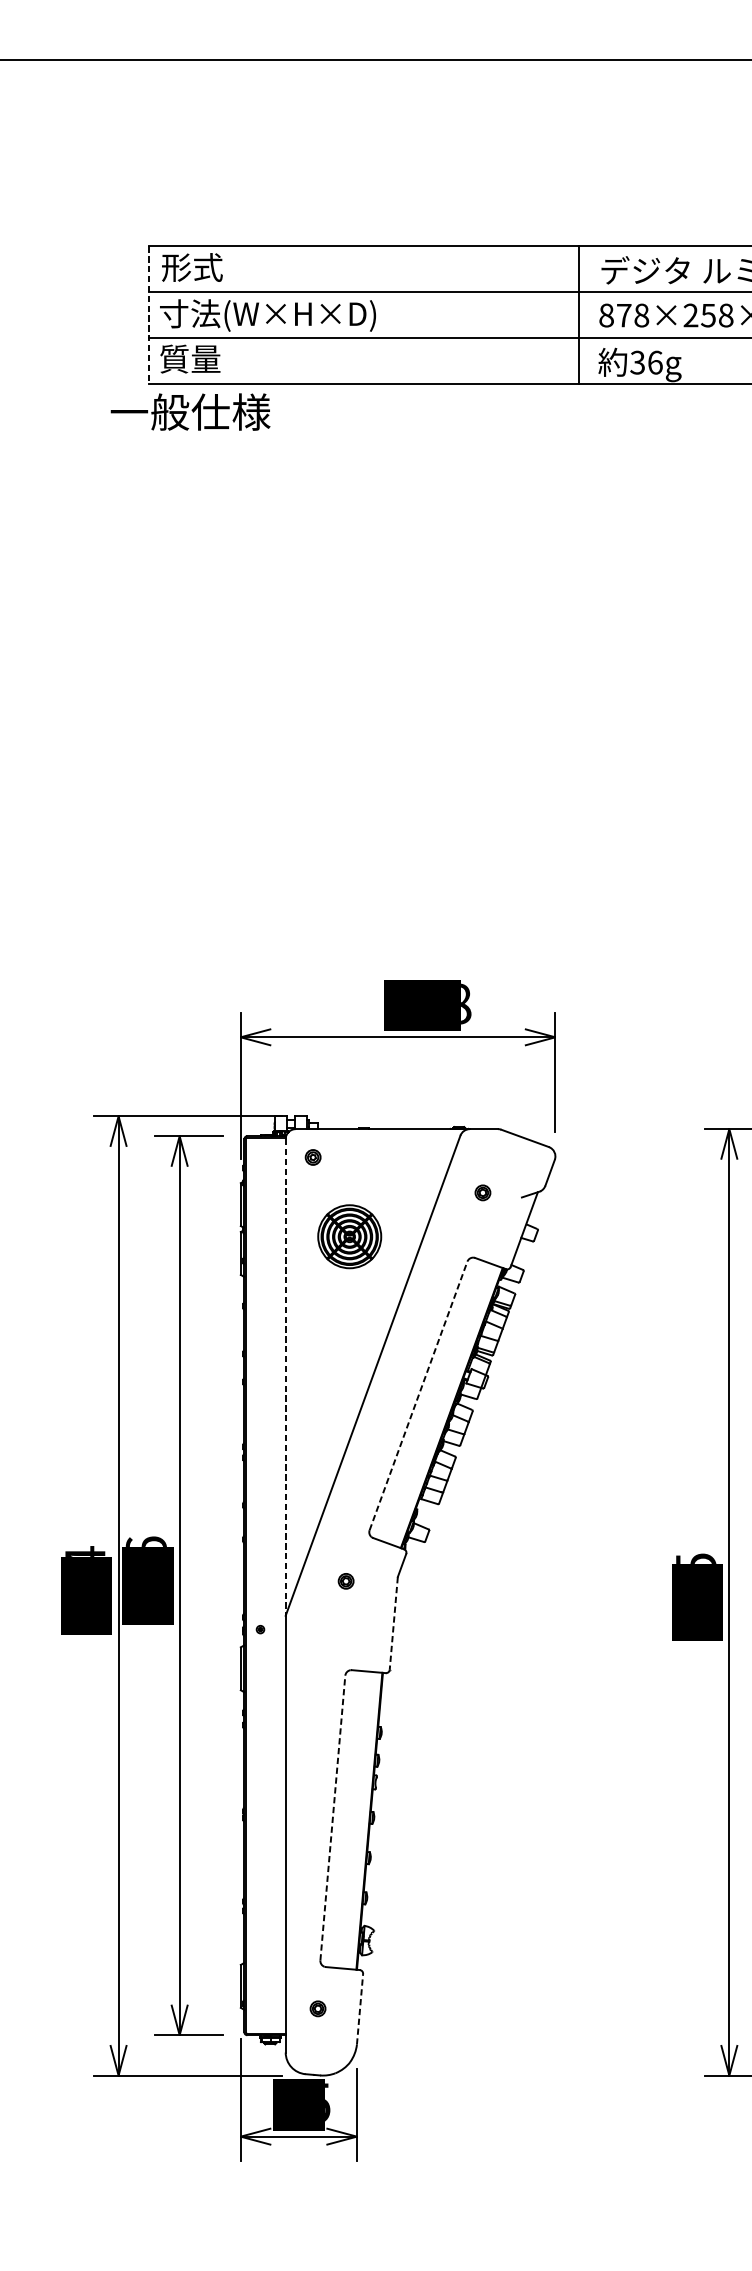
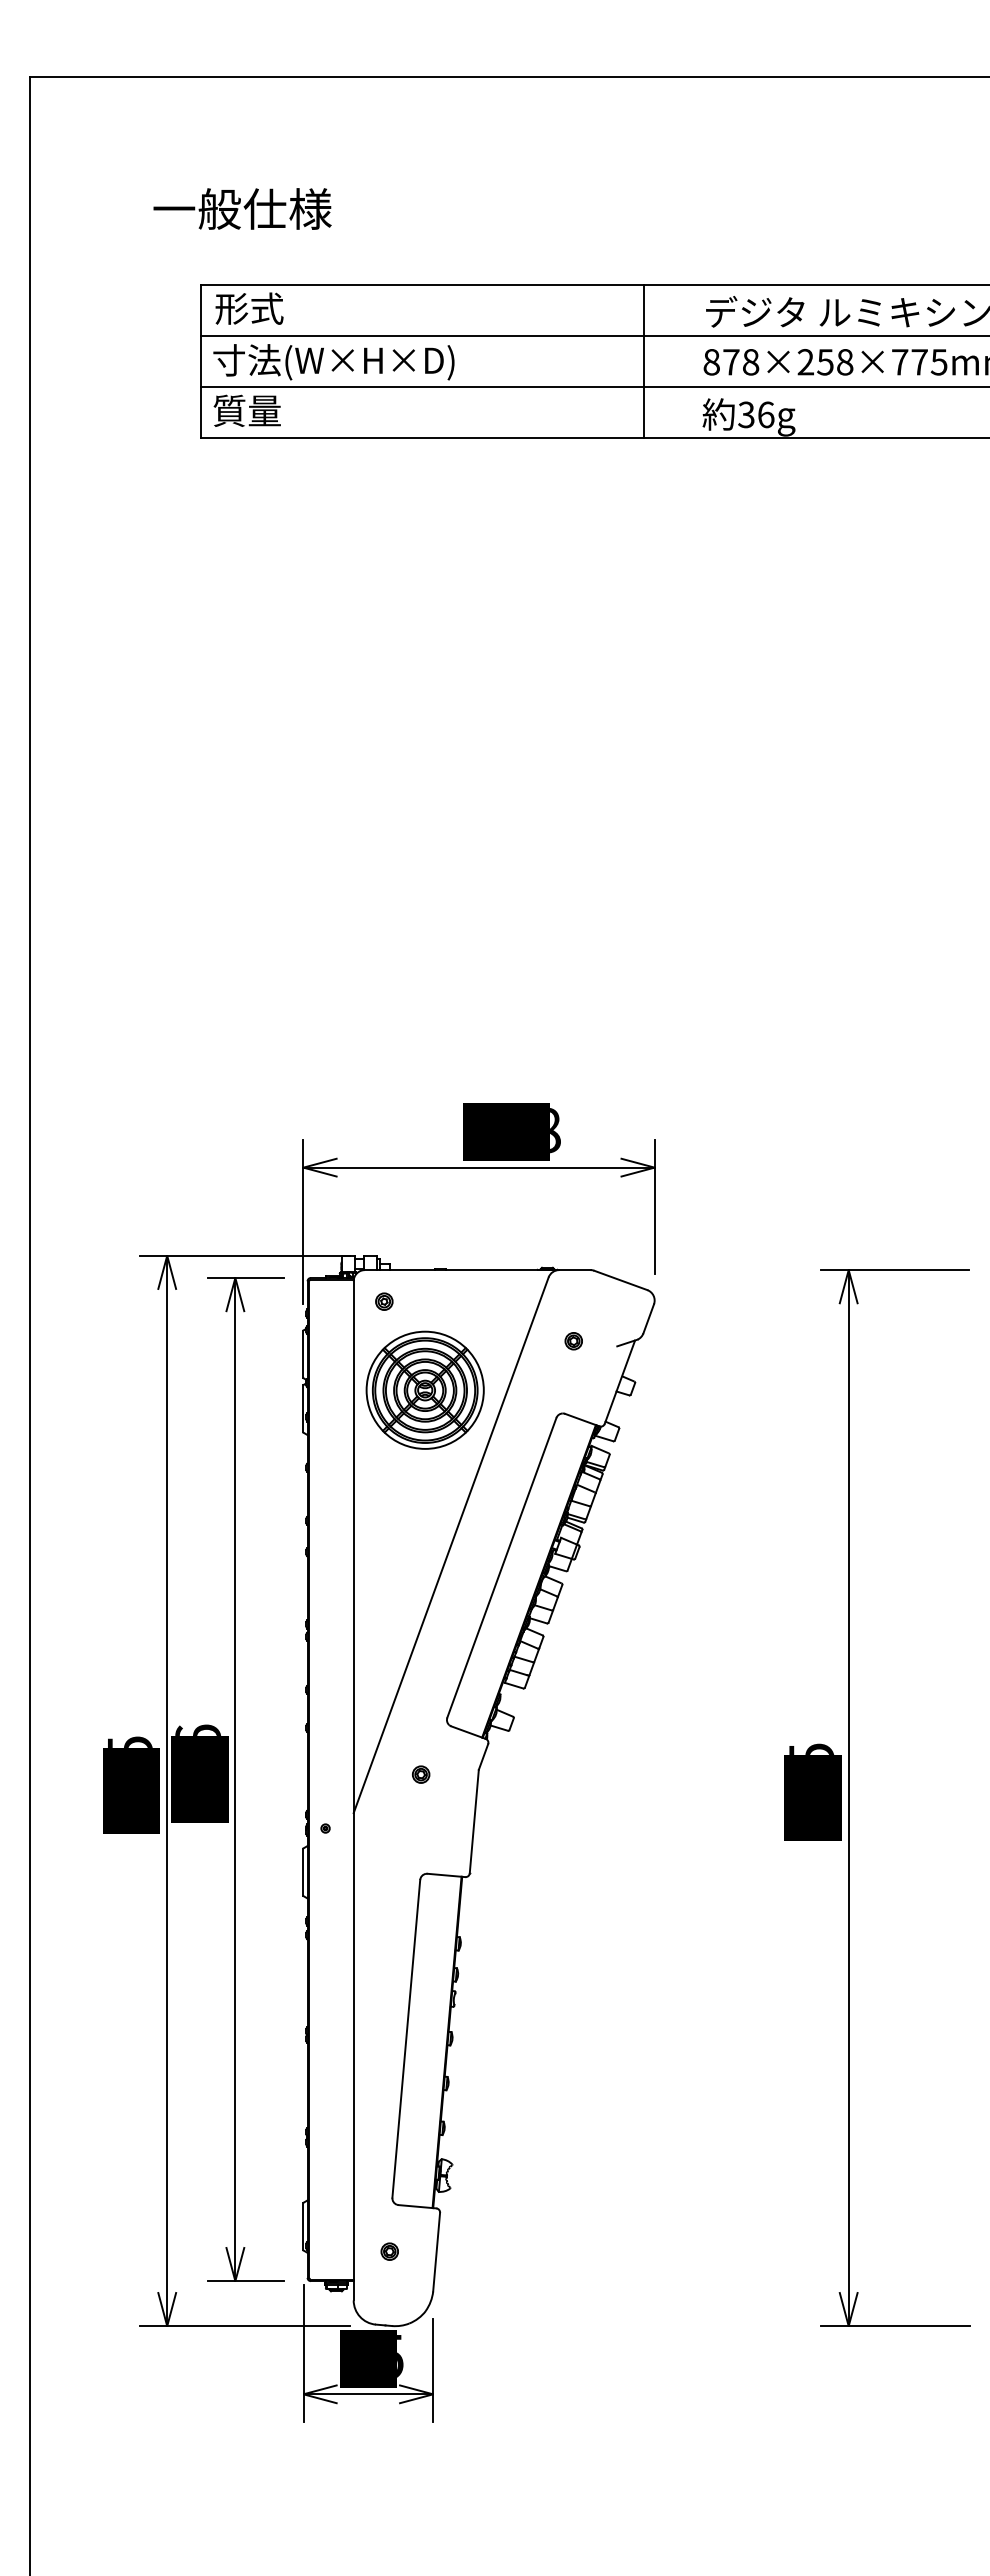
line: (148, 314) -> (200, 361), dashed -> solid
line: (578, 314) -> (643, 361), moved
text: (190, 411) -> (242, 208), moved
part: (349, 1236) -> (424, 1389), size x1.67
line: (285, 1376) -> (353, 1546), dashed -> solid
line: (419, 1395) -> (502, 1567), dashed -> solid
text: (85, 1551) -> (130, 1741), 784 -> 785
line: (393, 1623) -> (474, 1821), dashed -> solid
line: (333, 1817) -> (406, 2038), dashed -> solid
line: (359, 2009) -> (436, 2252), dashed -> solid

